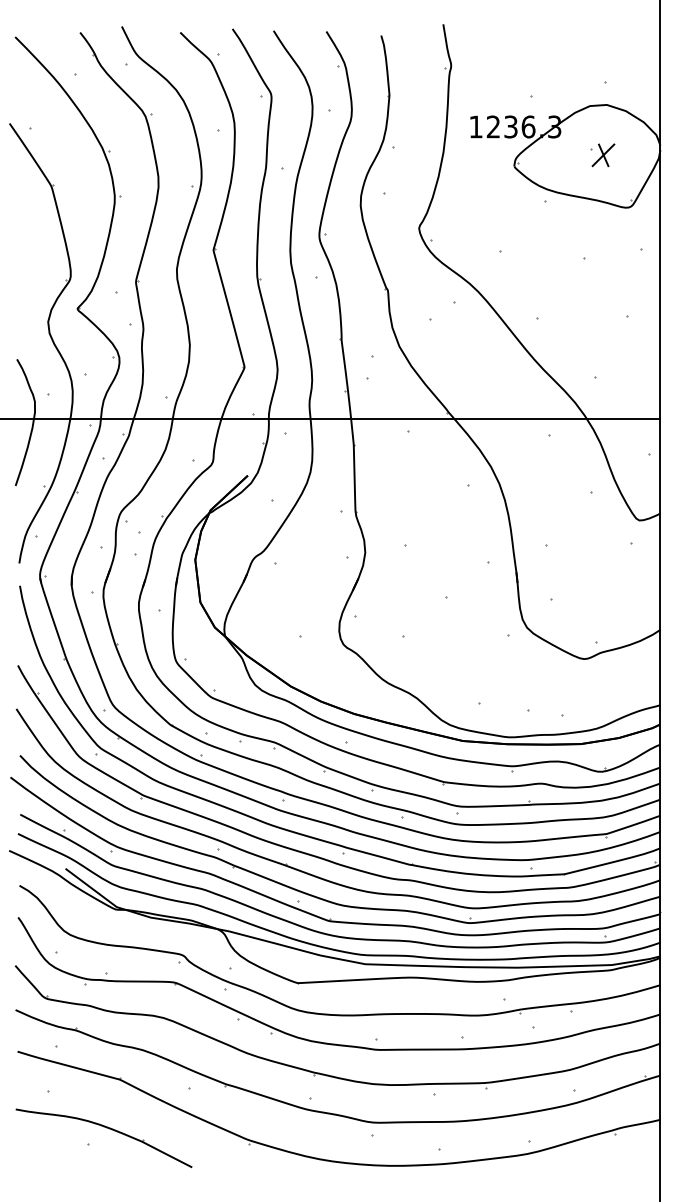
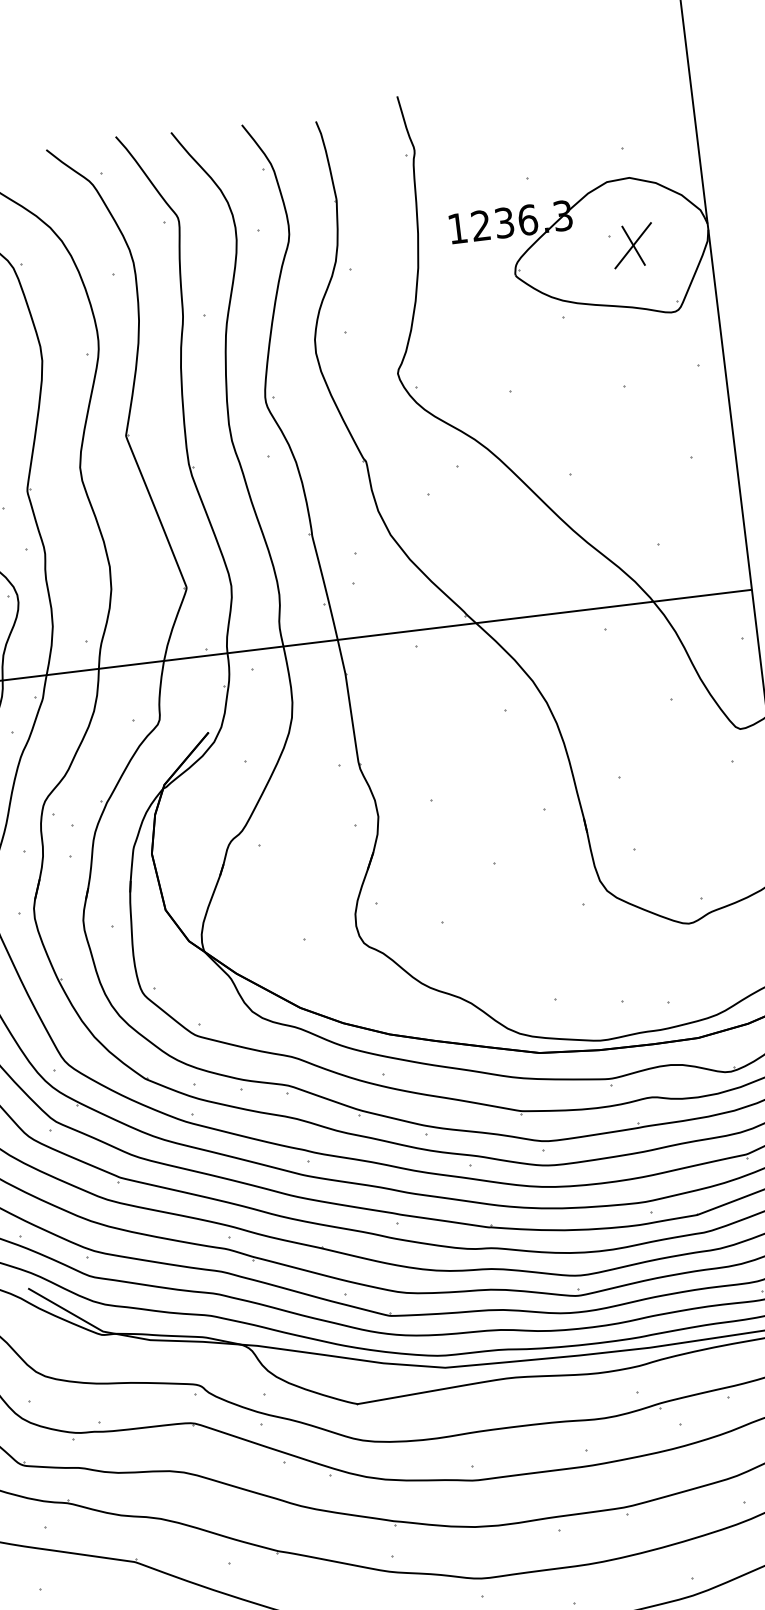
part: (602, 155) -> (631, 246), size x1.4

